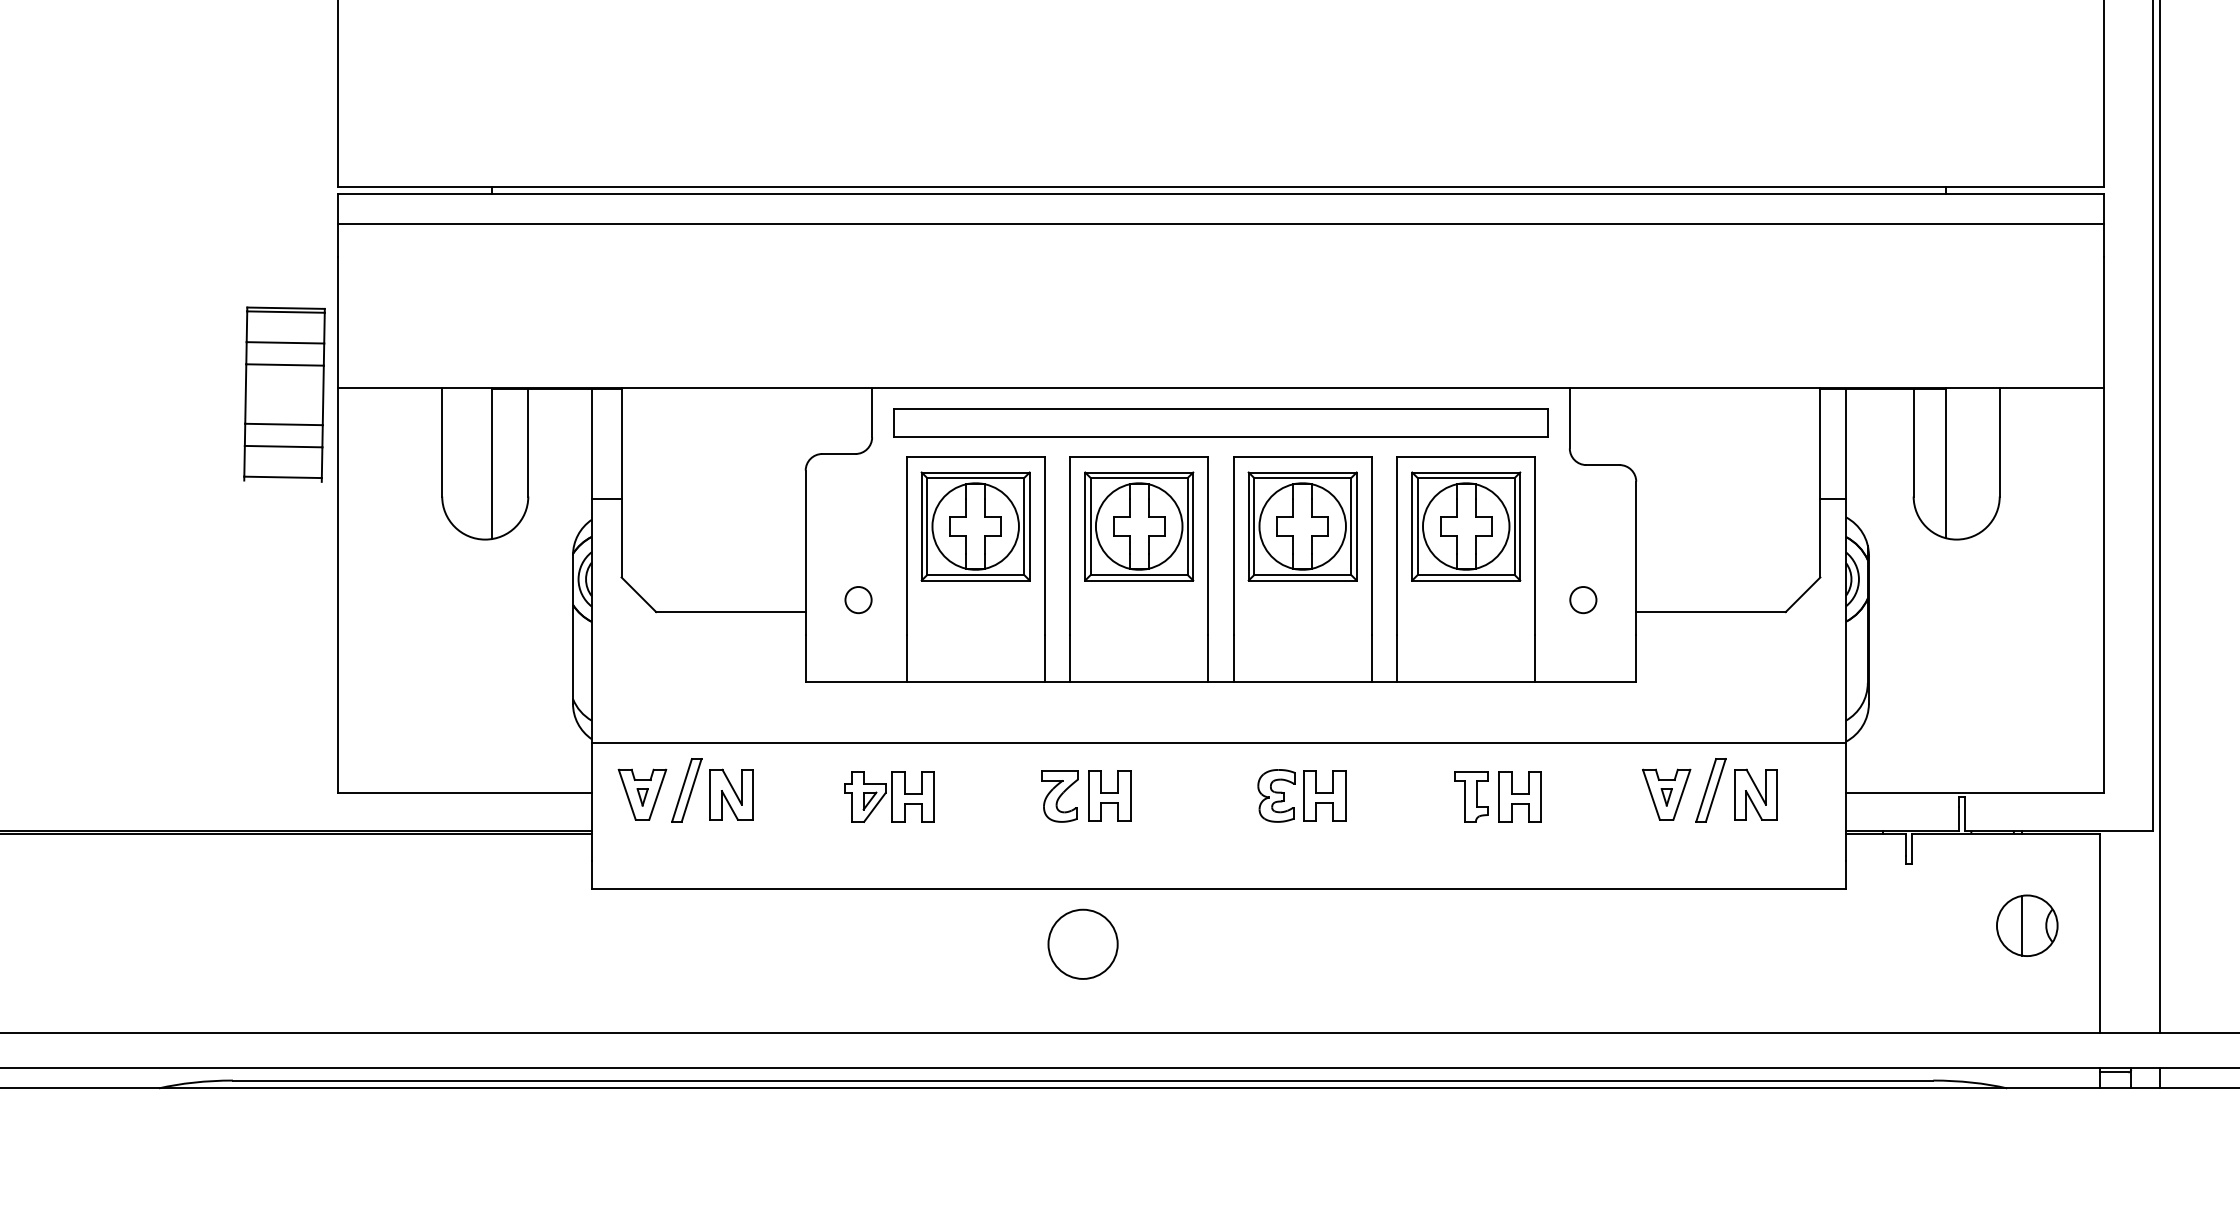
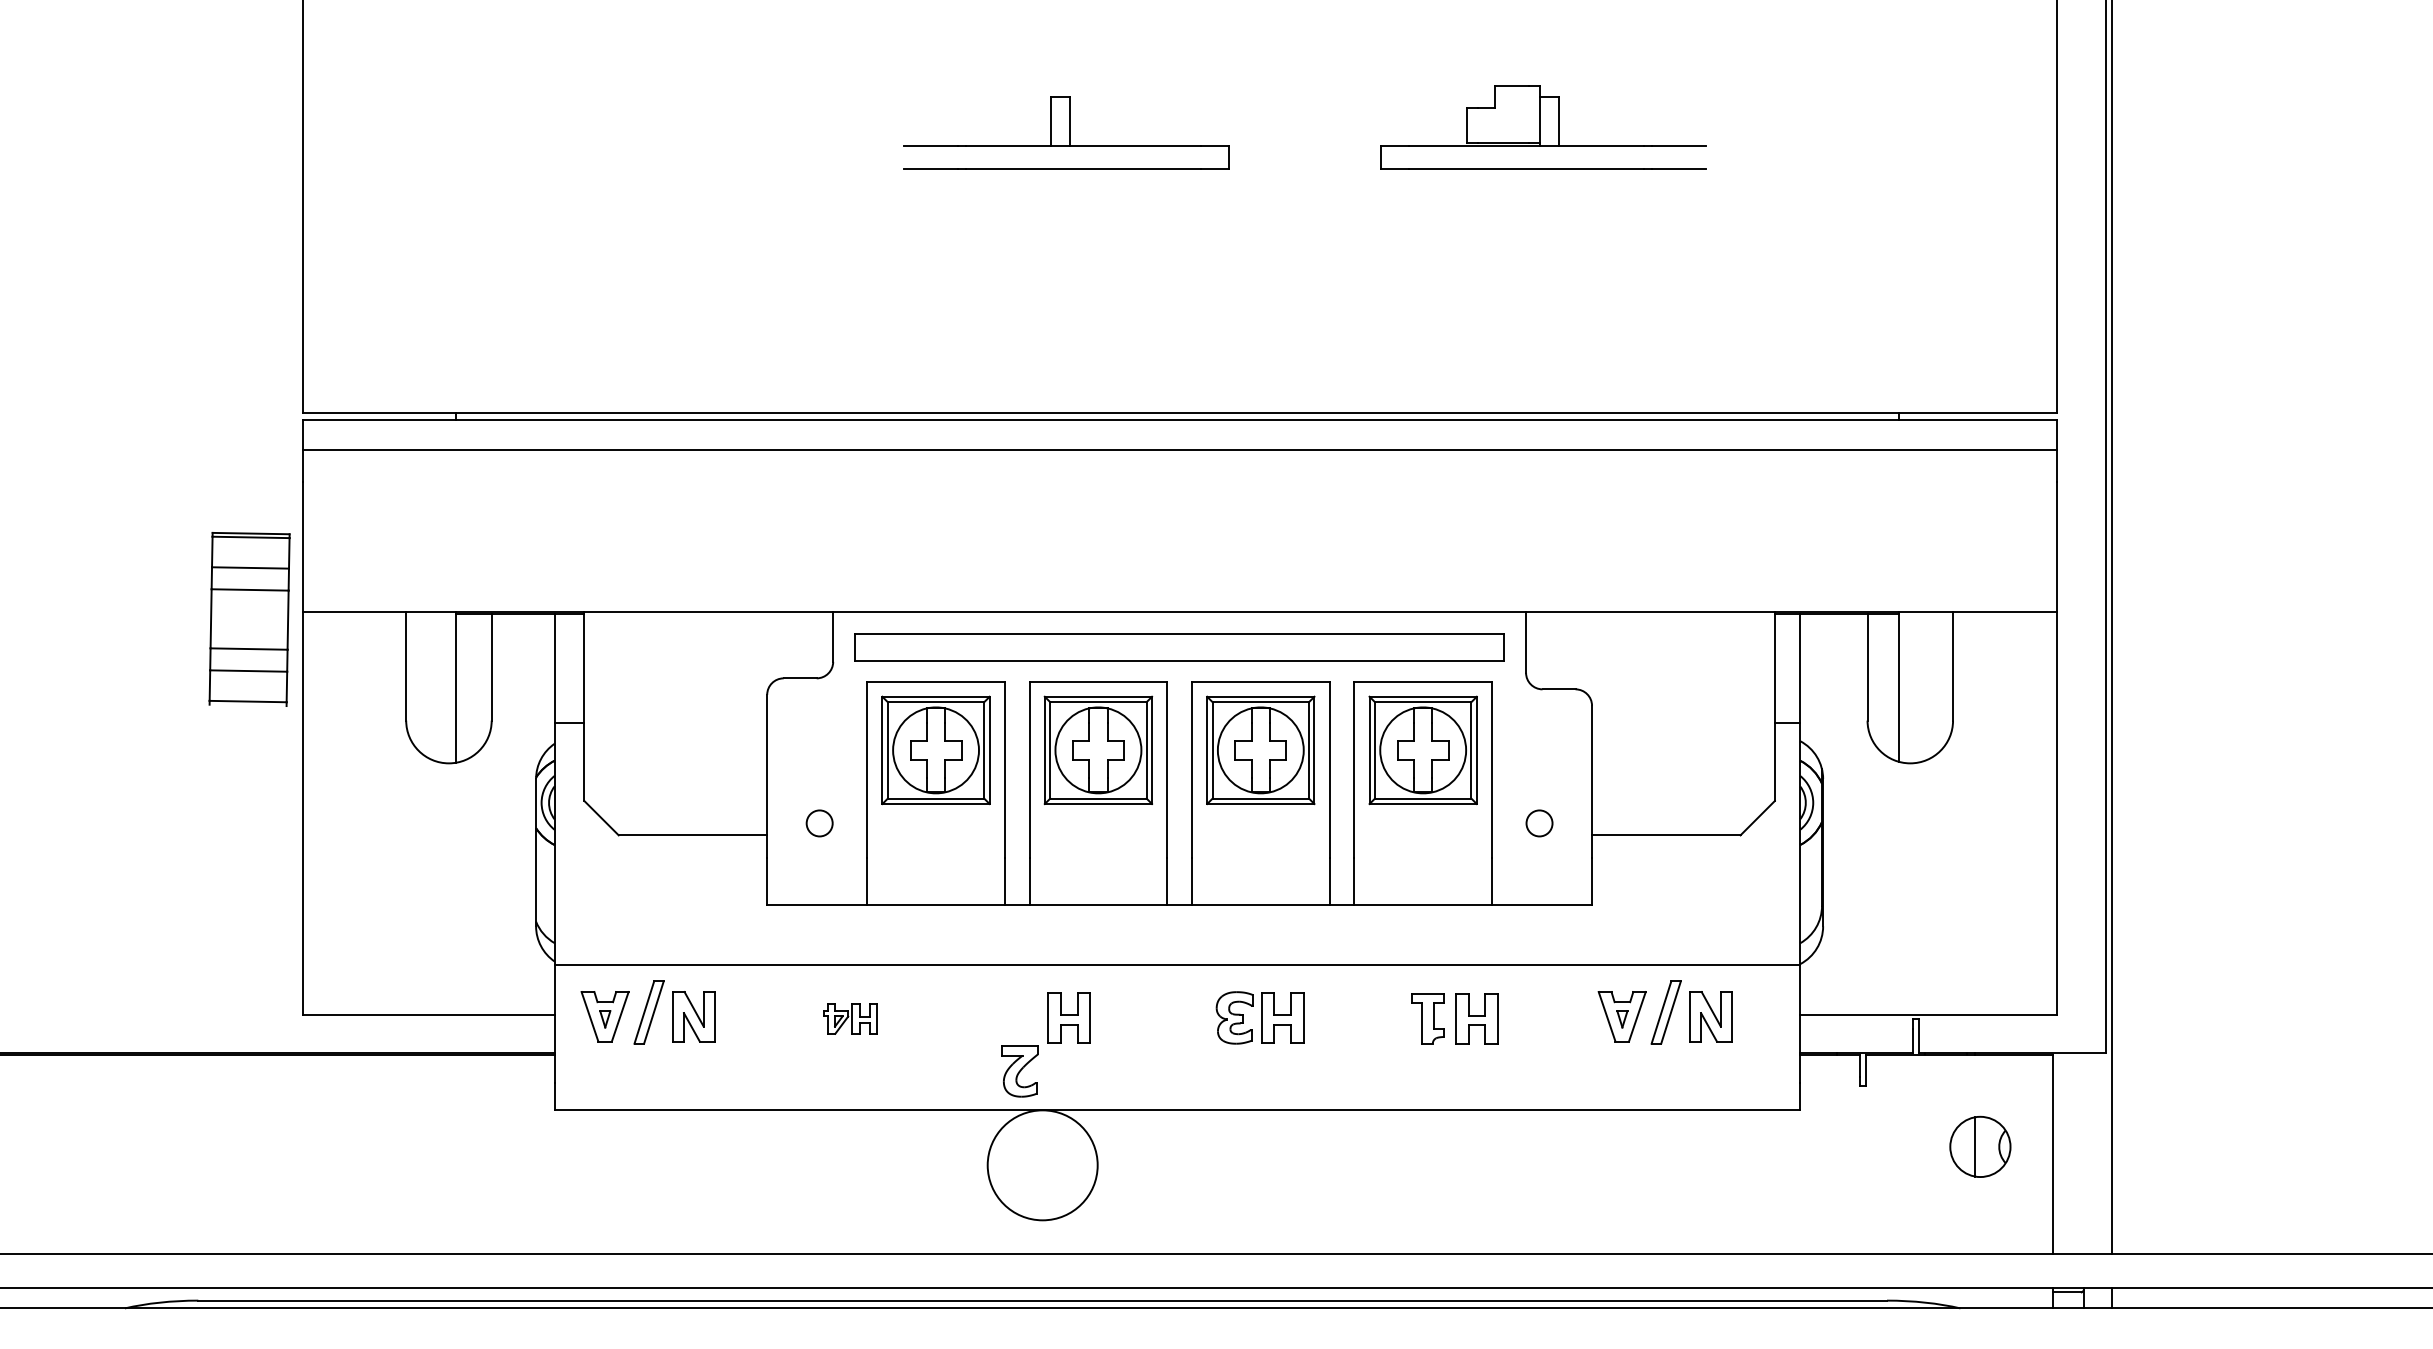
part: (889, 796) -> (850, 1018), size x0.6
part: (1059, 796) -> (1019, 1071), moved
circle: (1082, 943) -> (1042, 1164), size x1.6

